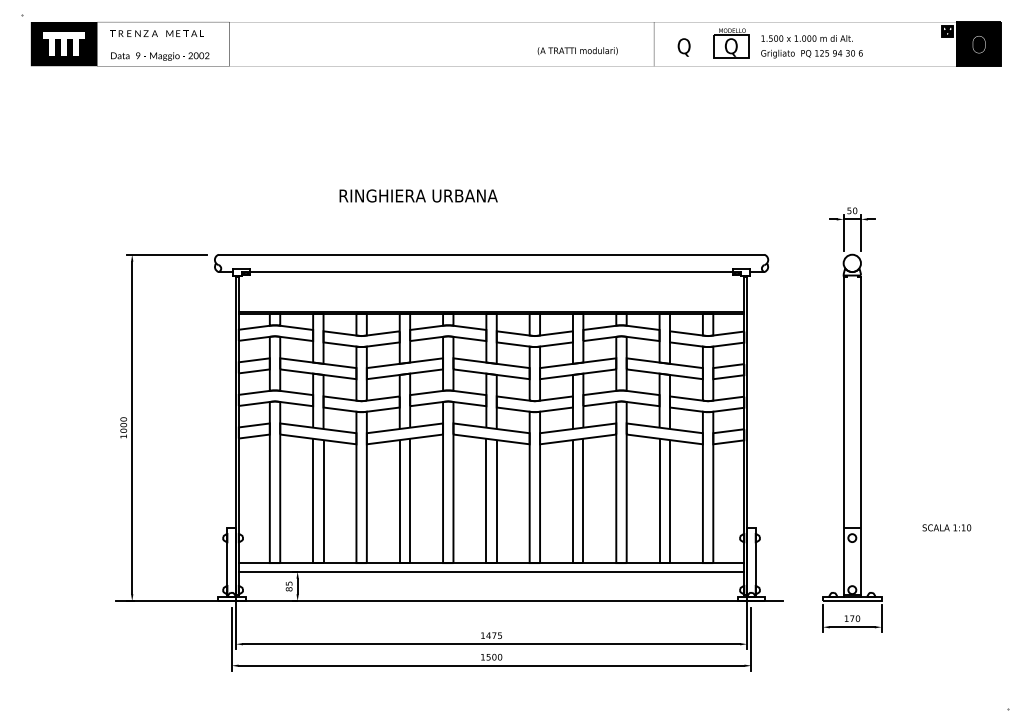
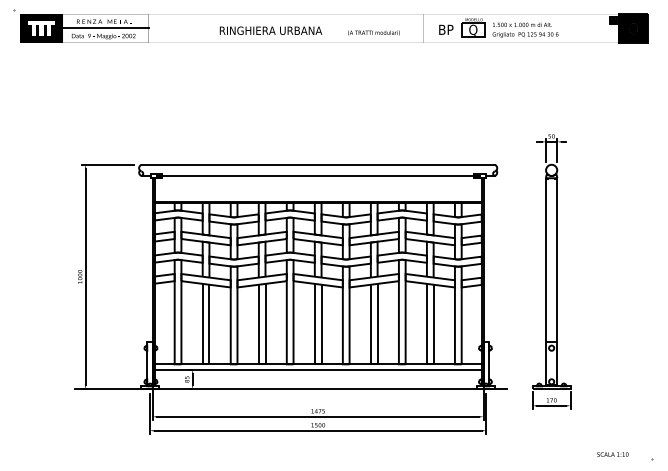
line: (162, 44) -> (105, 28), added
text: (688, 47) -> (445, 30), Q -> BP
text: (417, 195) -> (270, 30), moved
text: (946, 527) -> (612, 454), moved

